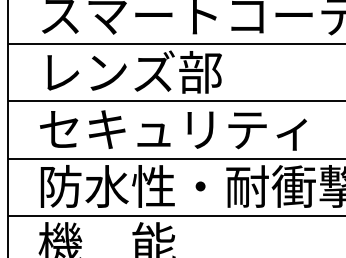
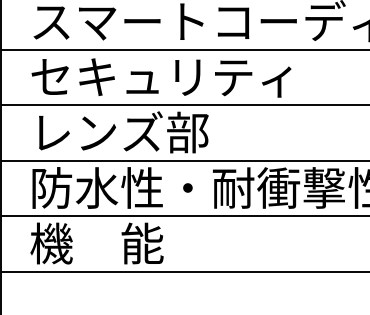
text: (173, 71) -> (161, 76), レンズ部 -> セキュリティ
text: (173, 129) -> (161, 132), セキュリティ -> レンズ部

